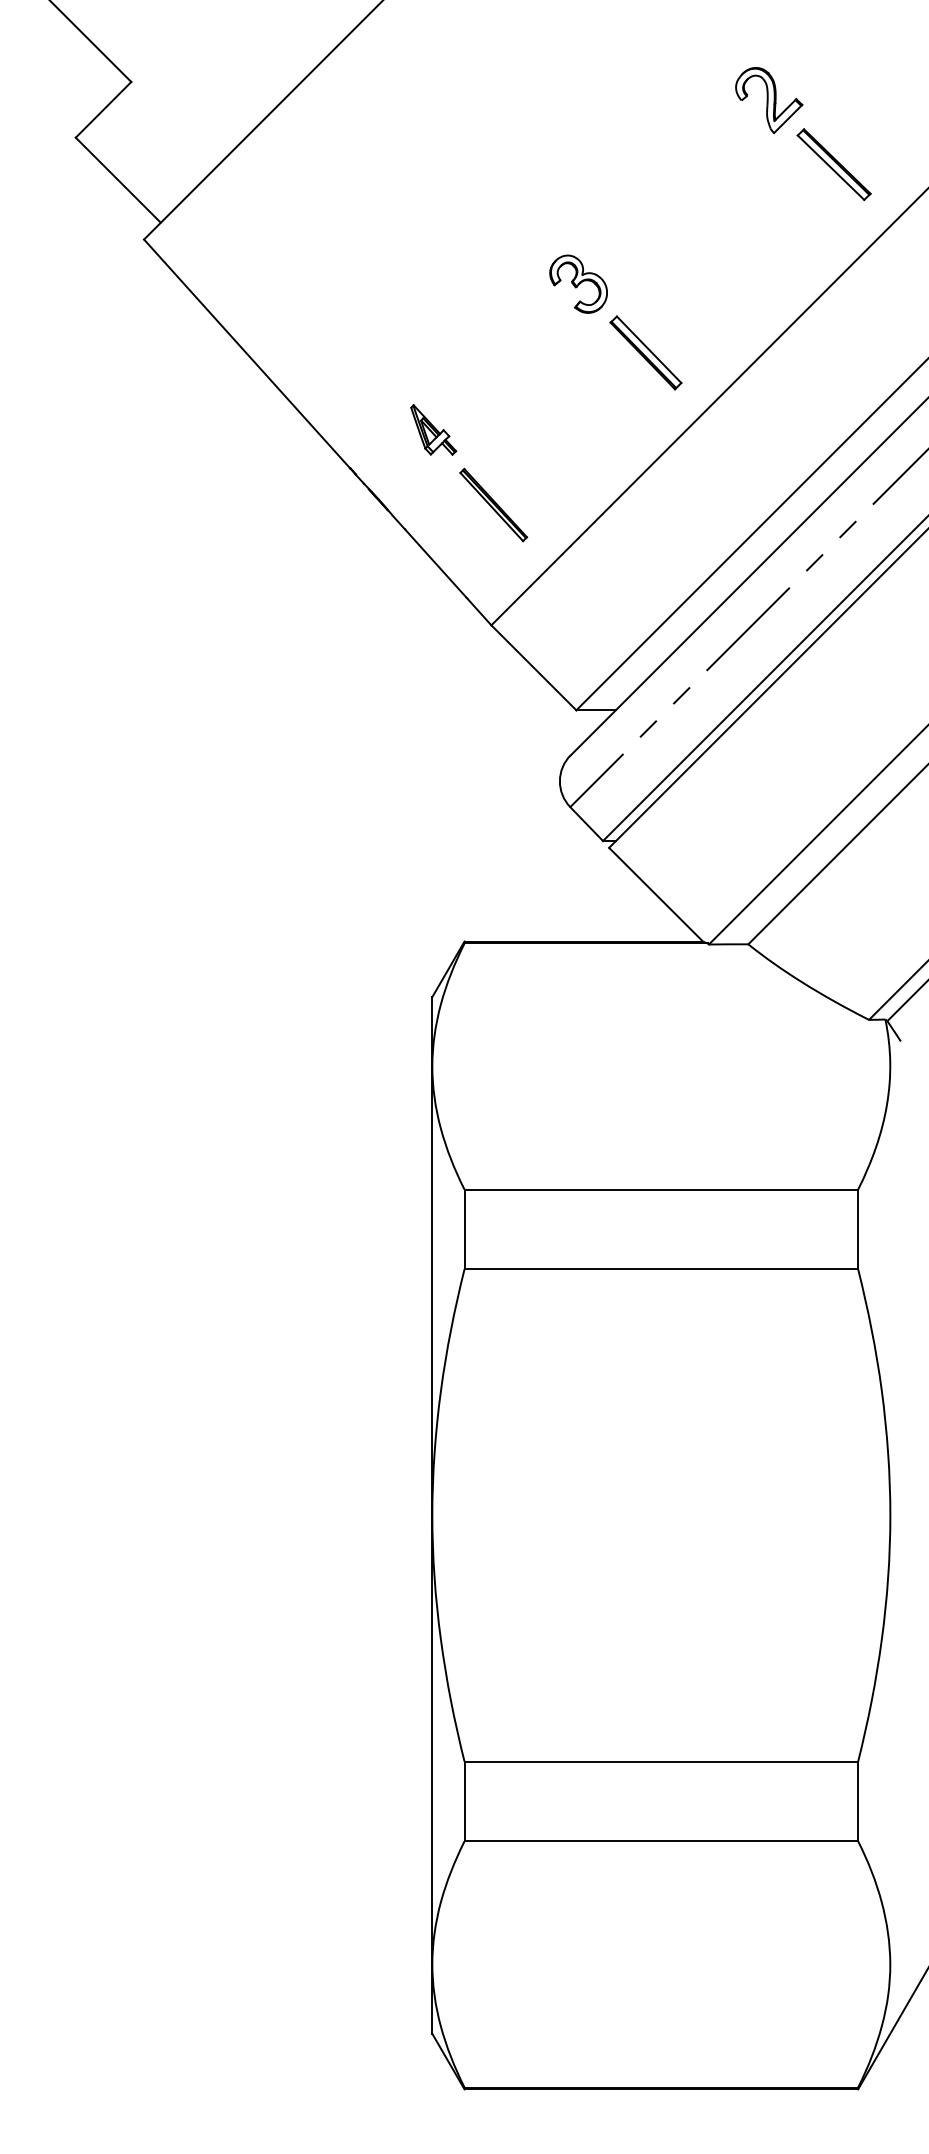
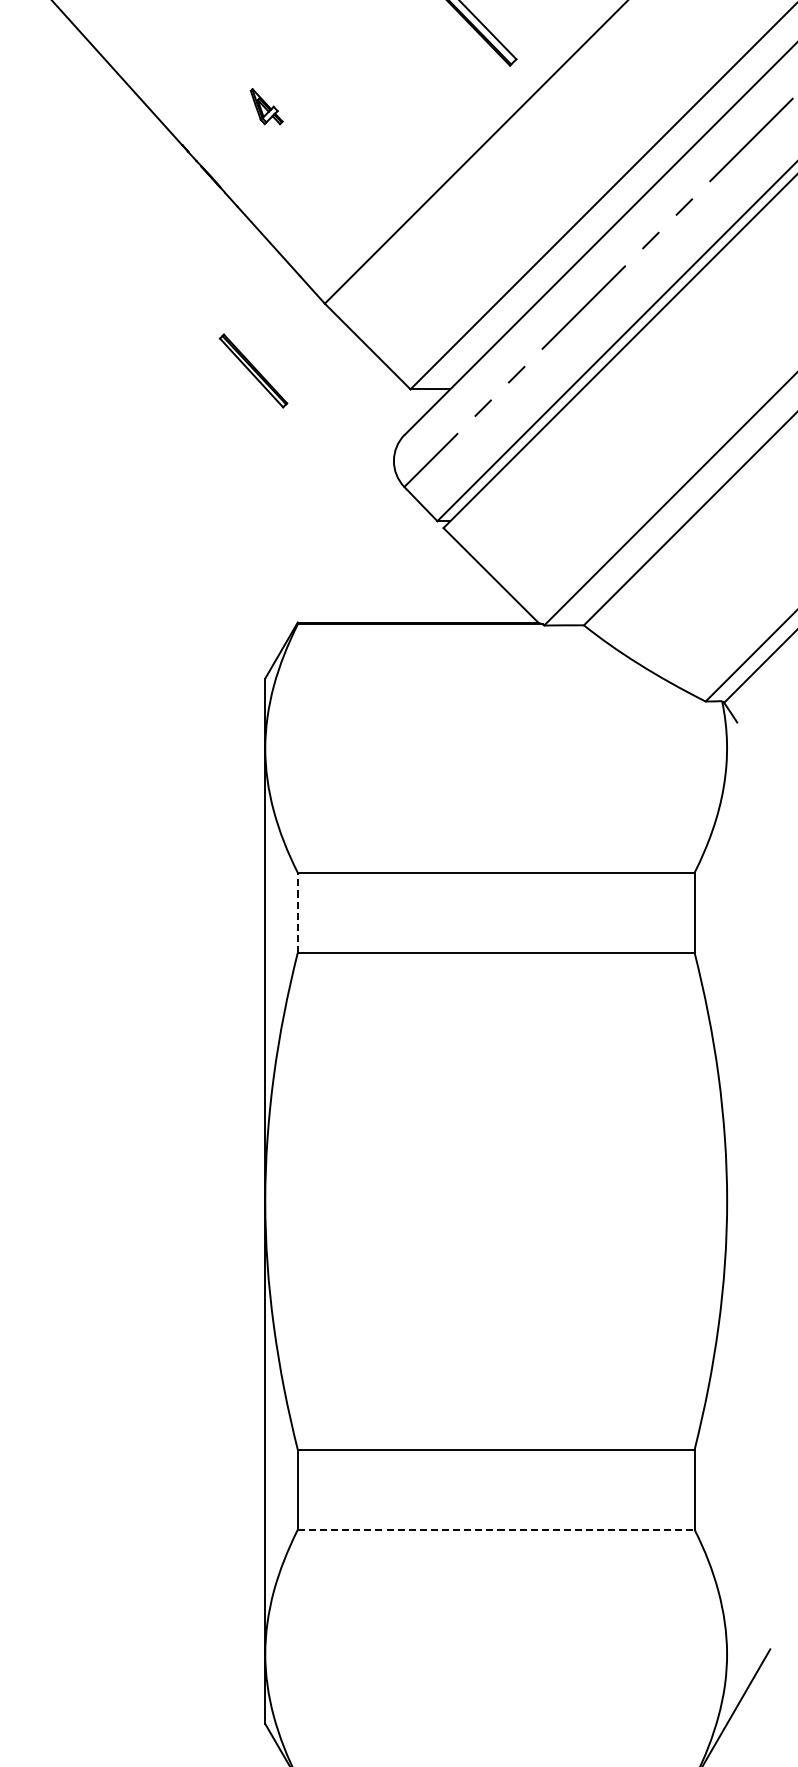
part: (433, 429) -> (266, 106), size x0.7
part: (493, 504) -> (253, 370), moved
line: (464, 1229) -> (297, 912), solid -> dashed
line: (661, 1841) -> (496, 1530), solid -> dashed

